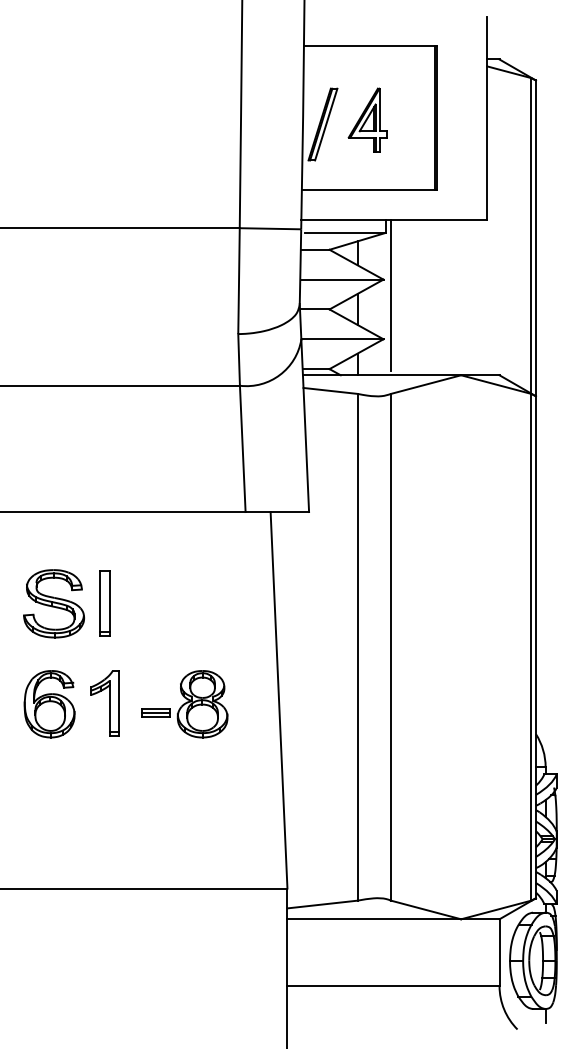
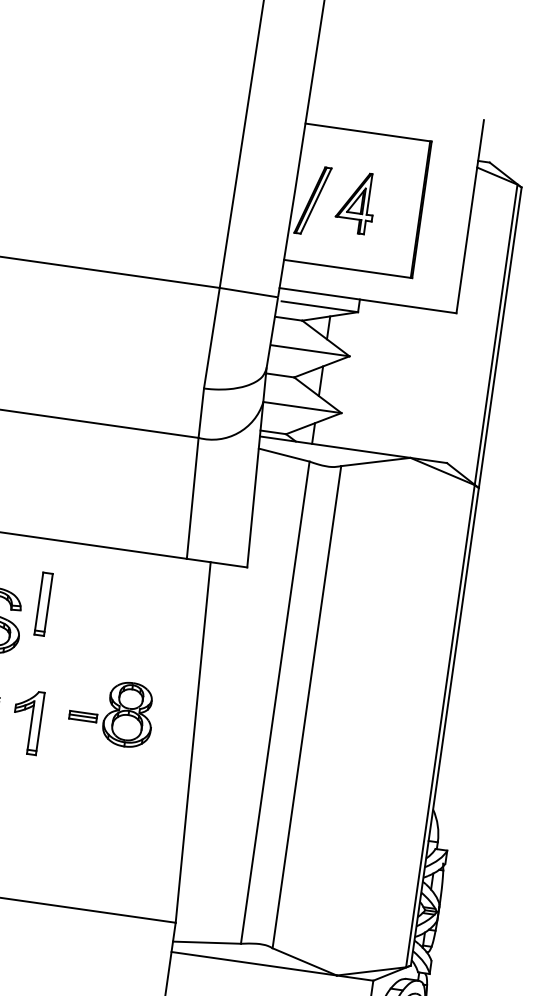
line: (391, 294) -> (355, 371), removed
part: (104, 603) -> (43, 603), moved
part: (184, 704) -> (111, 712), moved

